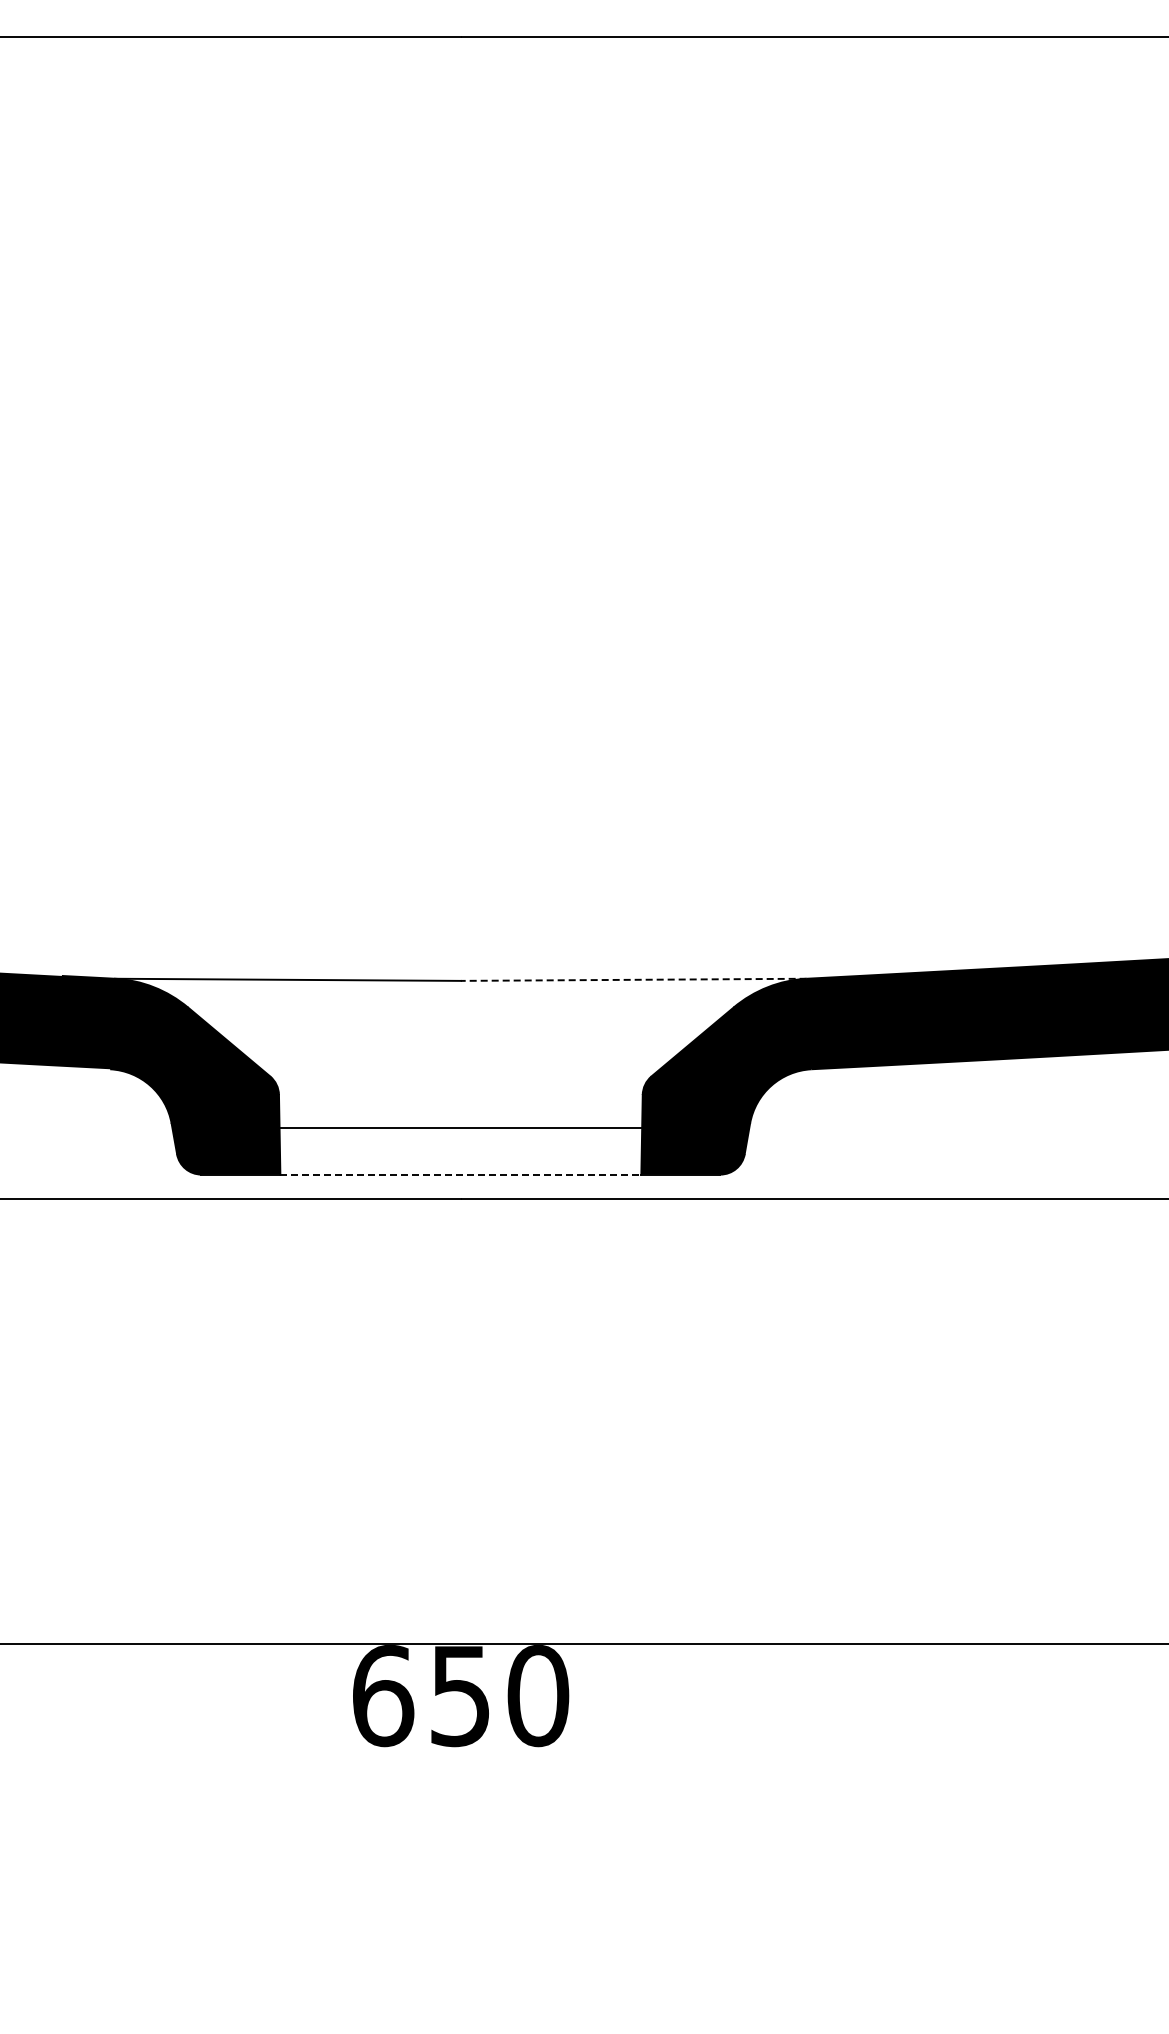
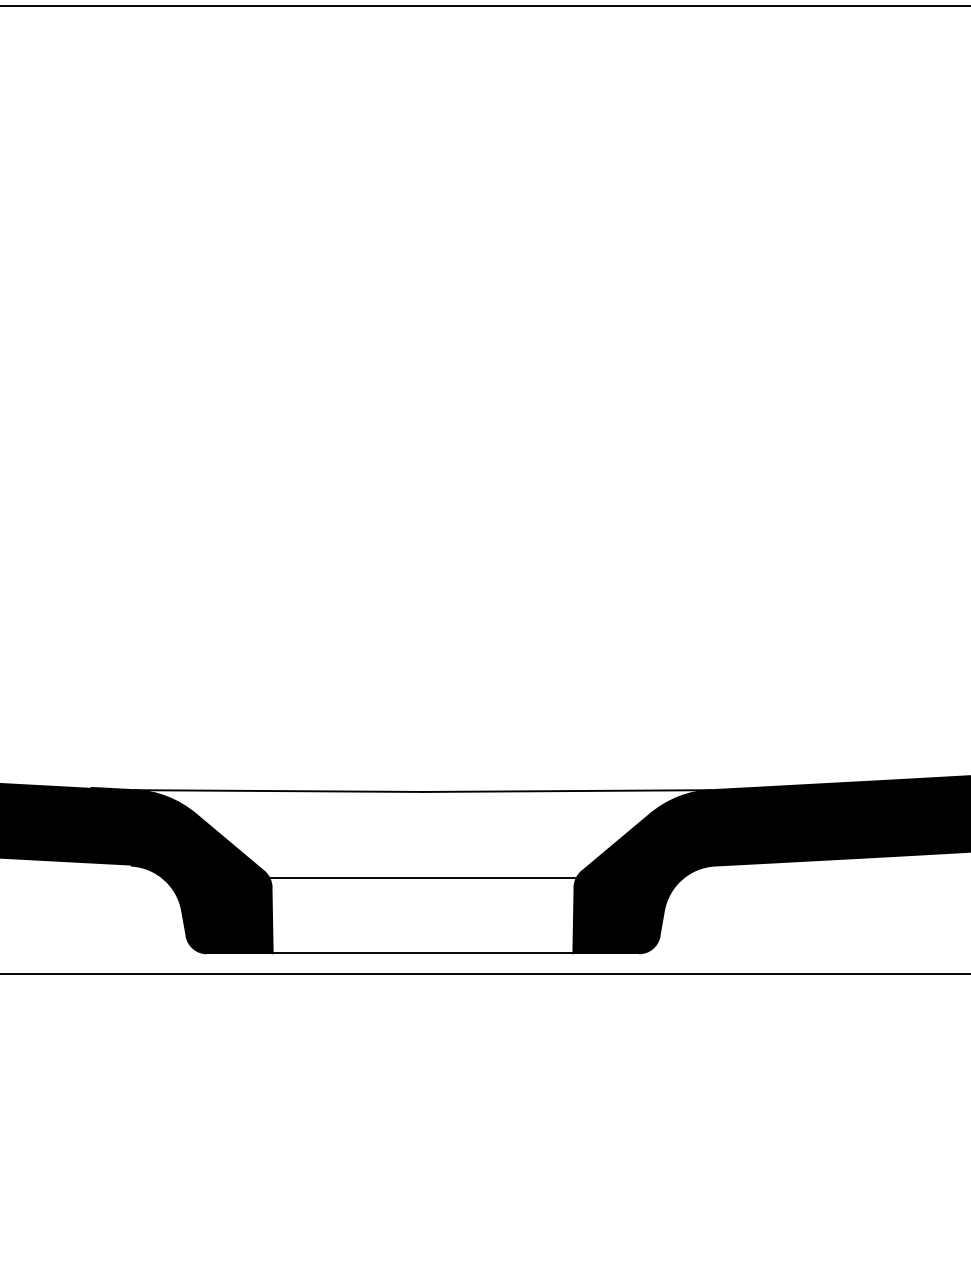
line: (633, 979) -> (566, 790), dashed -> solid
line: (460, 1127) -> (422, 877), moved
line: (461, 1174) -> (423, 953), dashed -> solid

